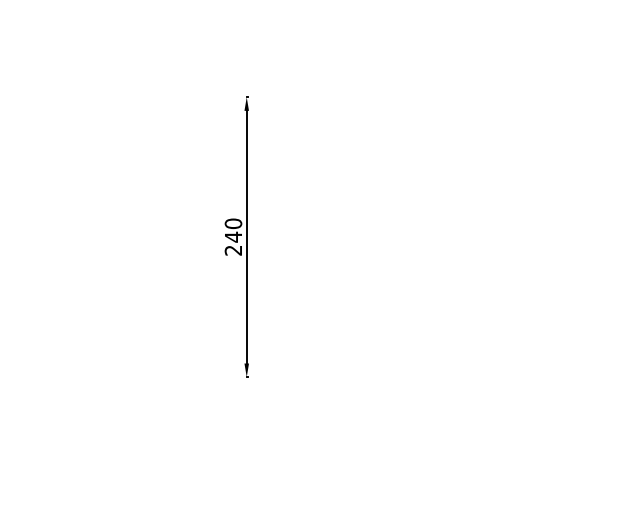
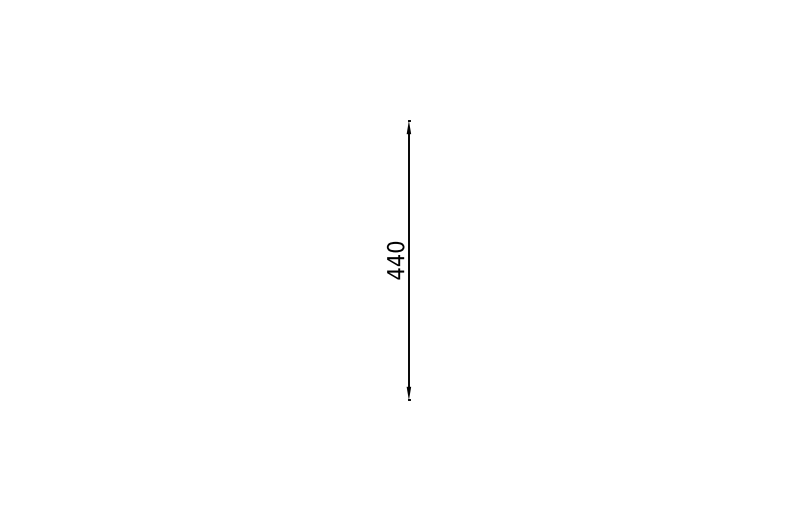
text: (233, 250) -> (395, 273), 240 -> 440

